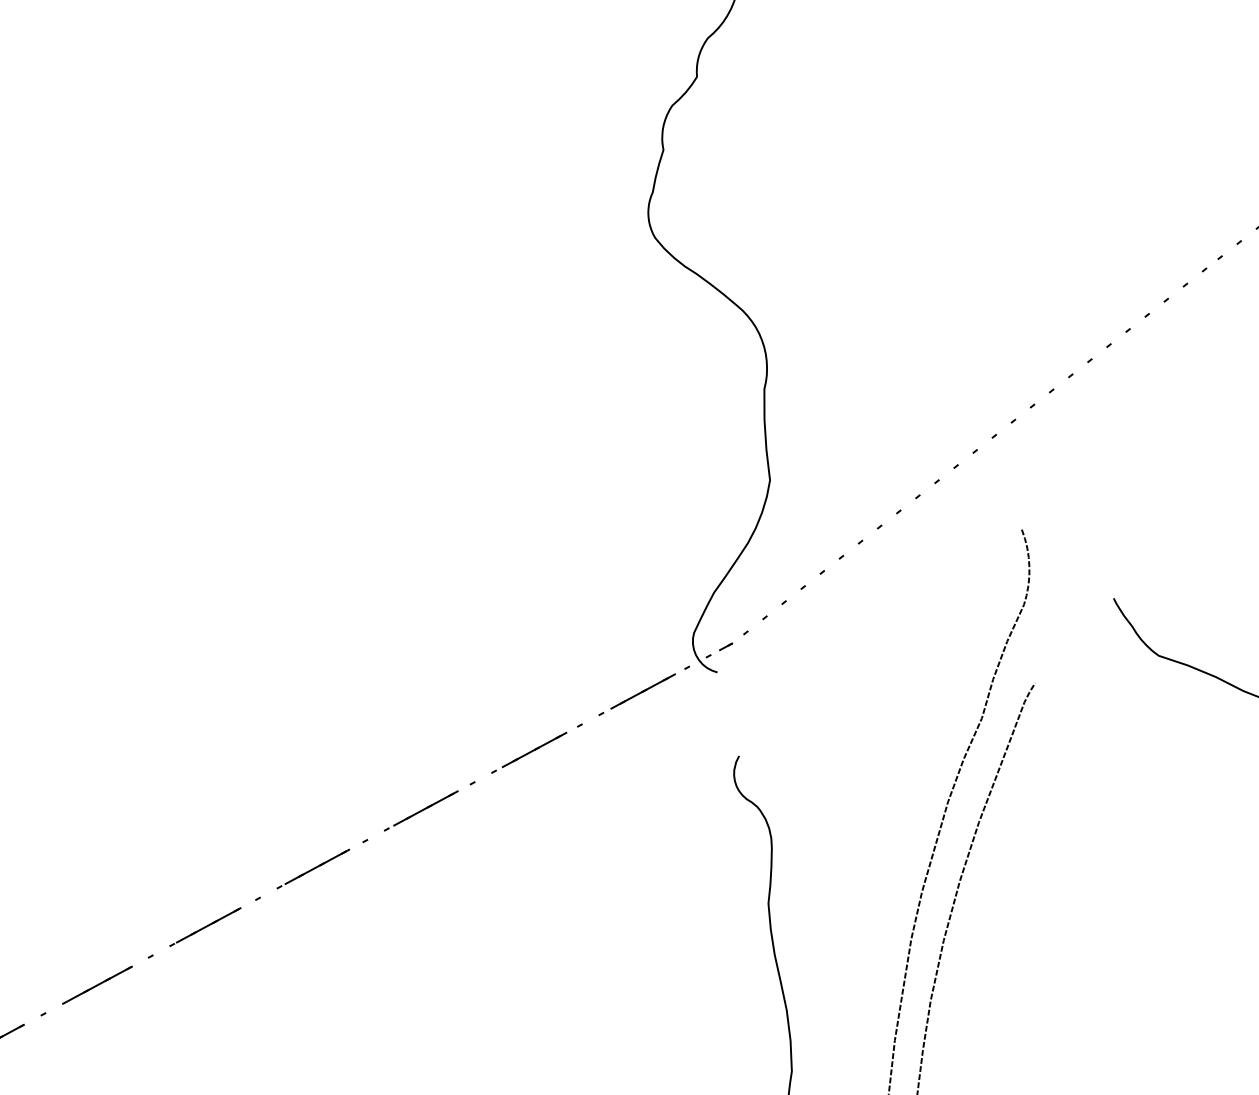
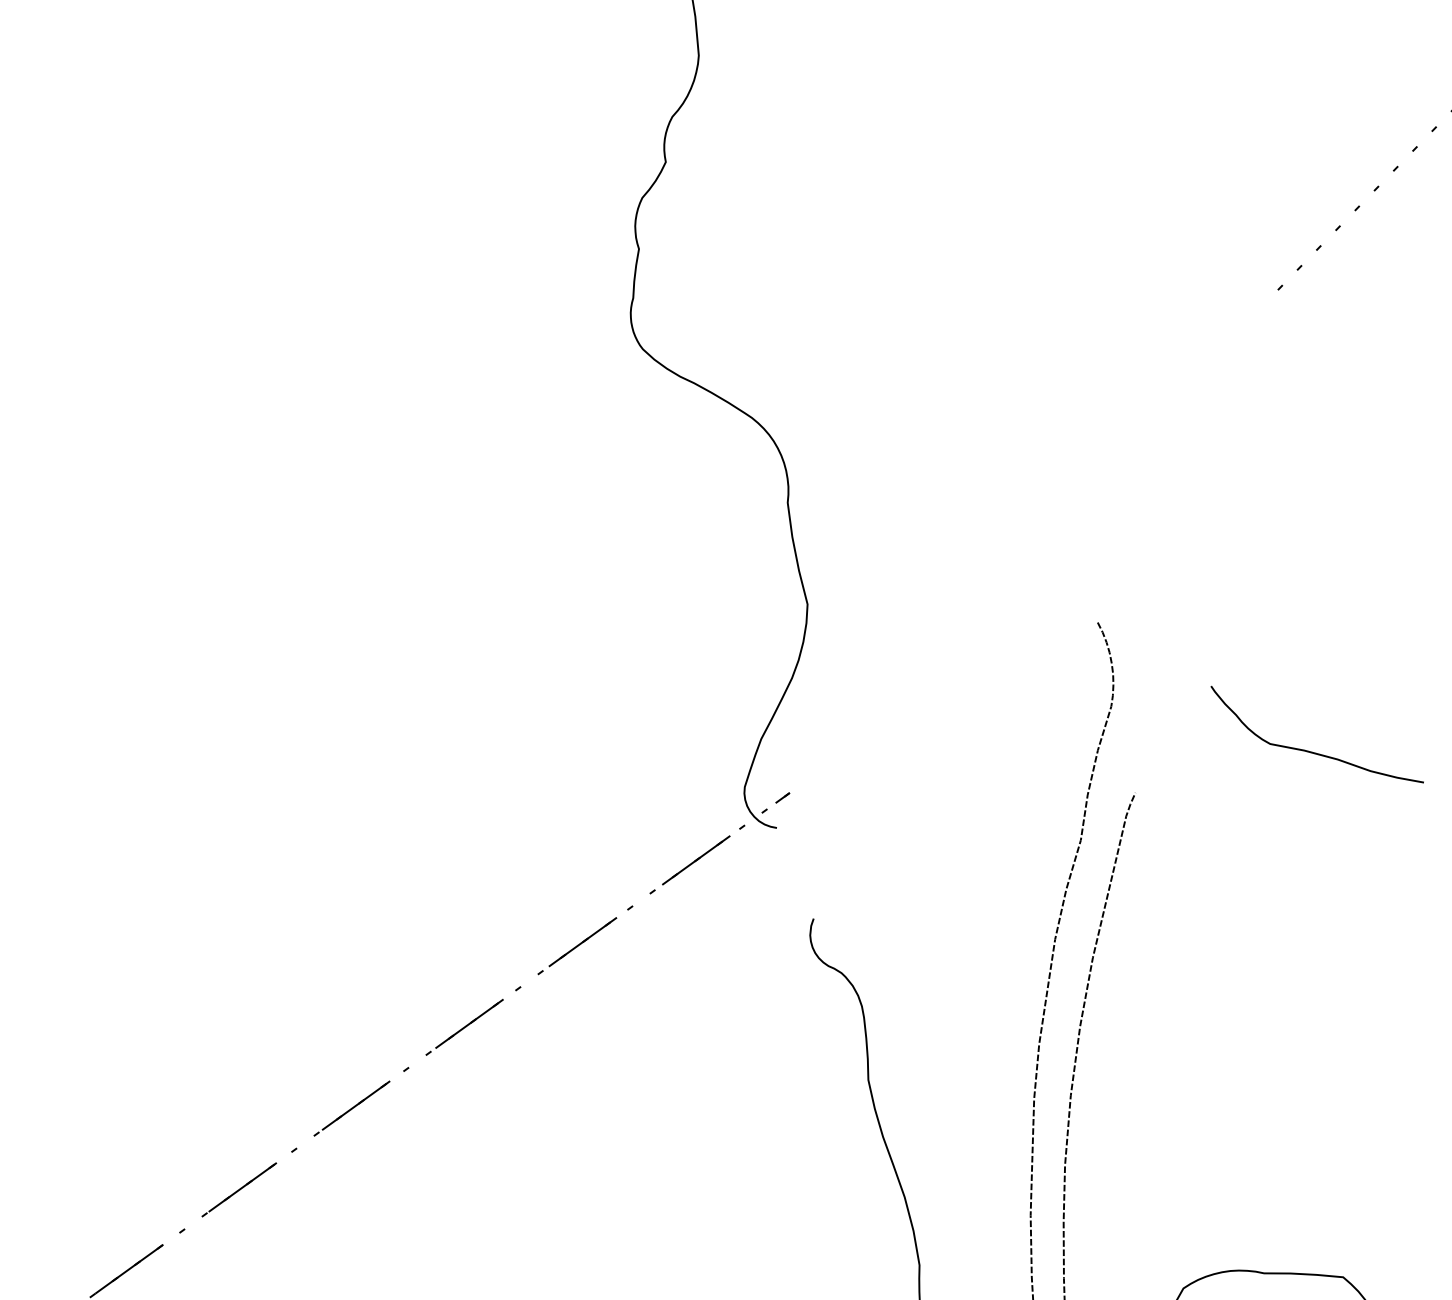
line: (974, 451) -> (1033, 541), removed

